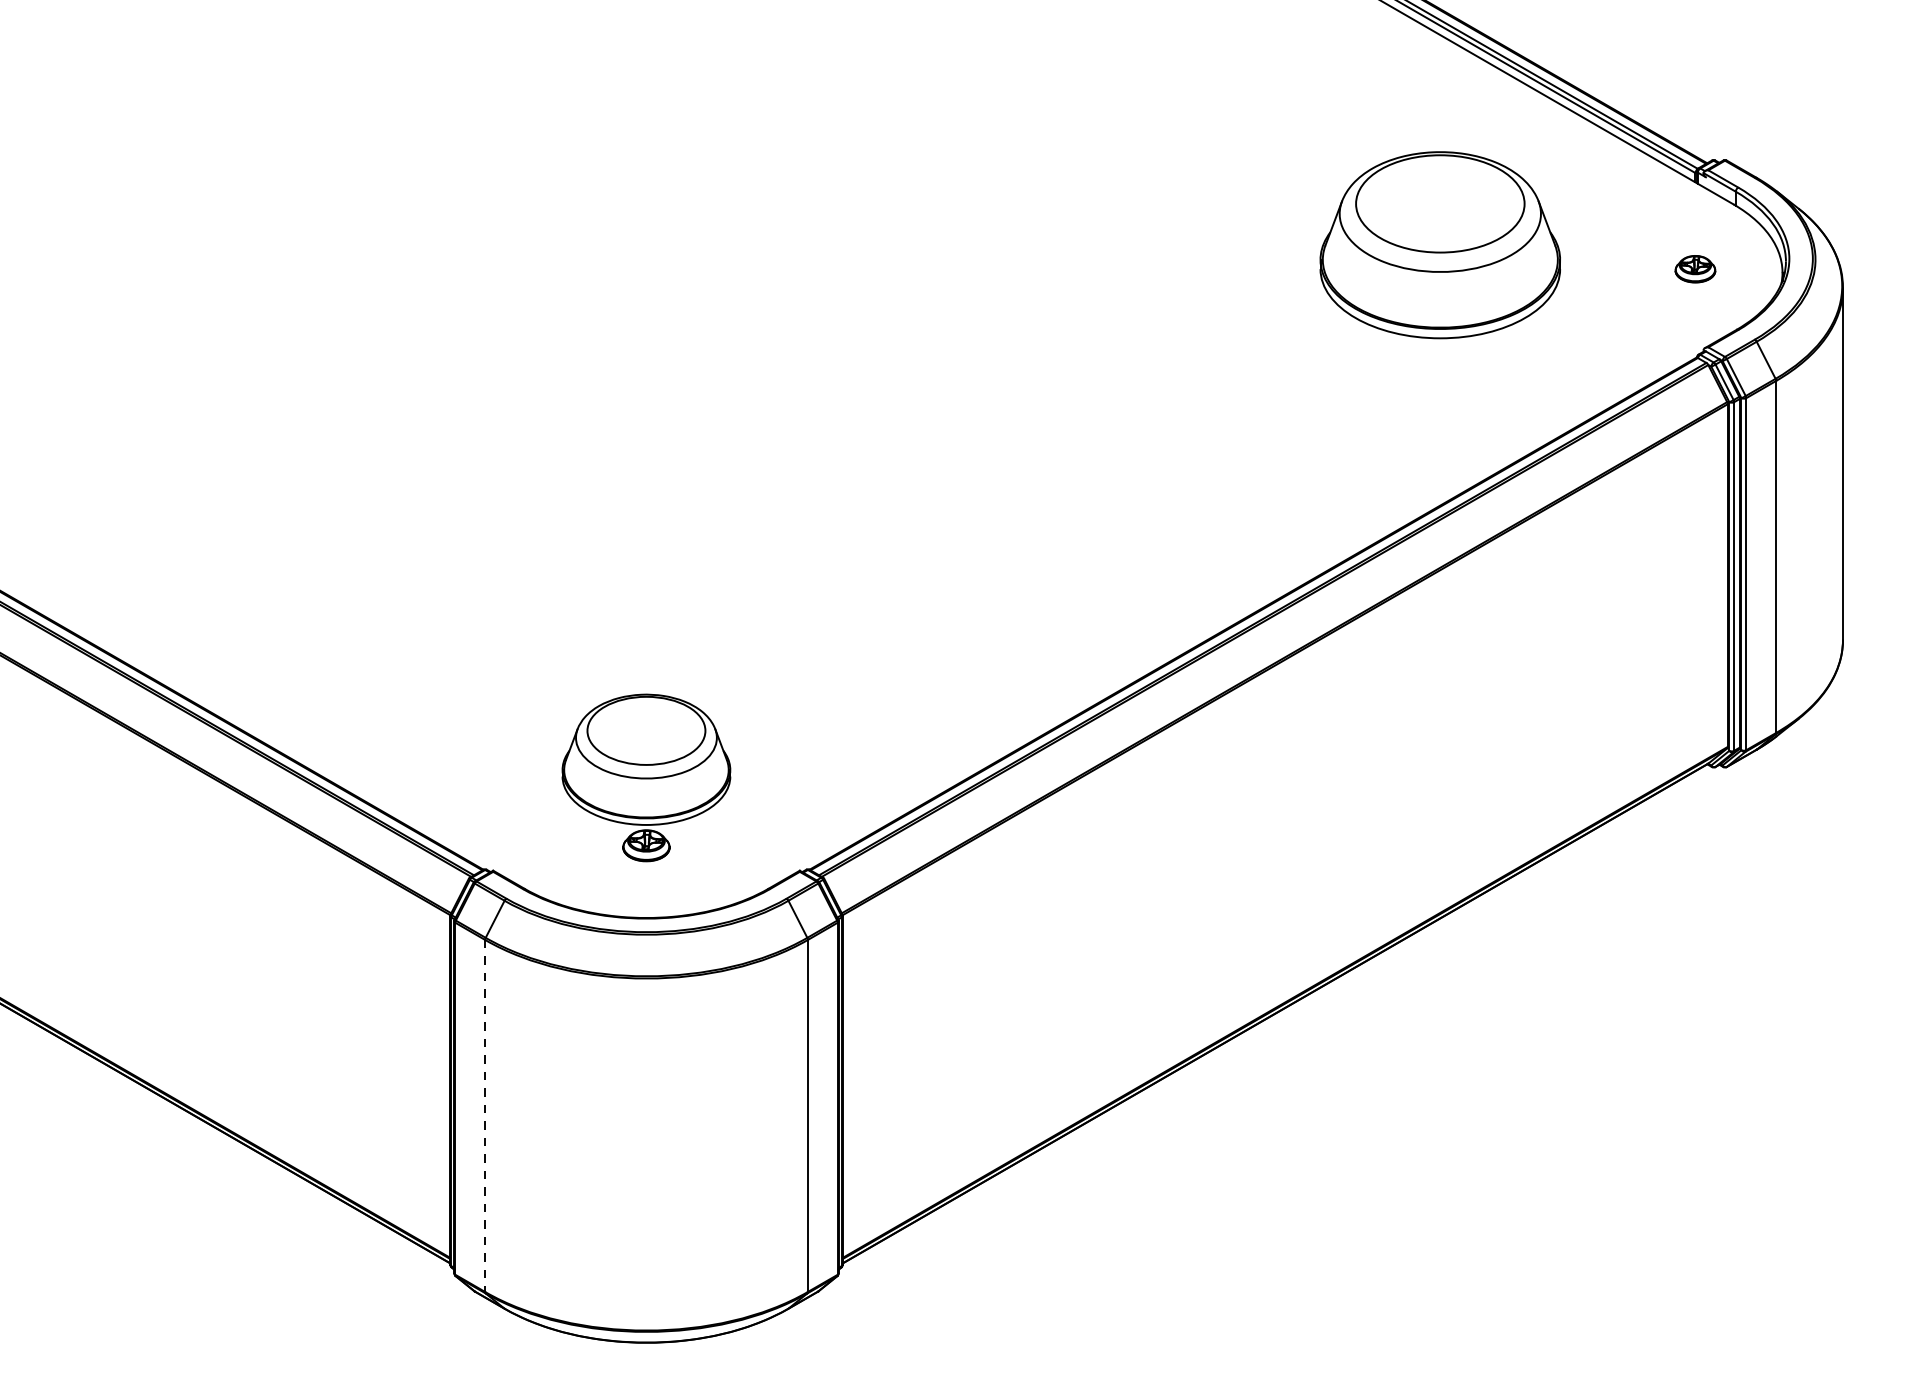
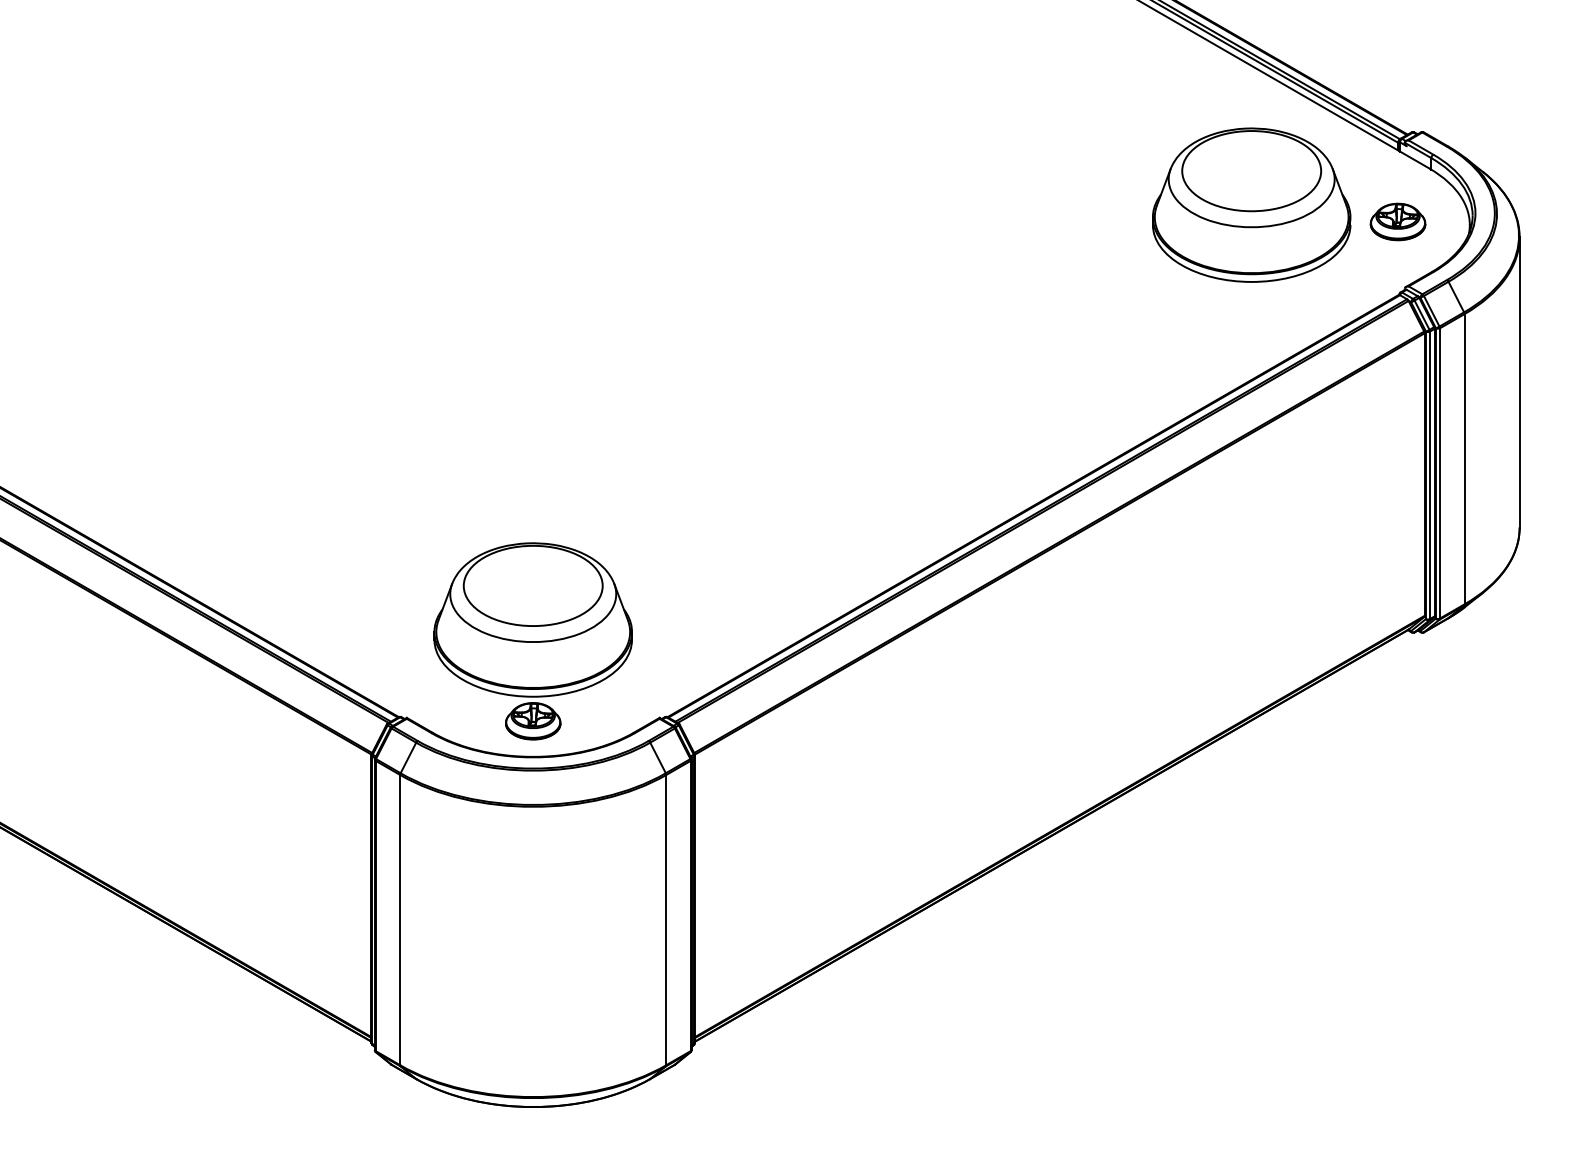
part: (1440, 244) -> (1251, 204), moved
part: (1694, 268) -> (1397, 221), size x1.67
part: (645, 778) -> (532, 641), size x1.43
line: (485, 1116) -> (400, 920), dashed -> solid

